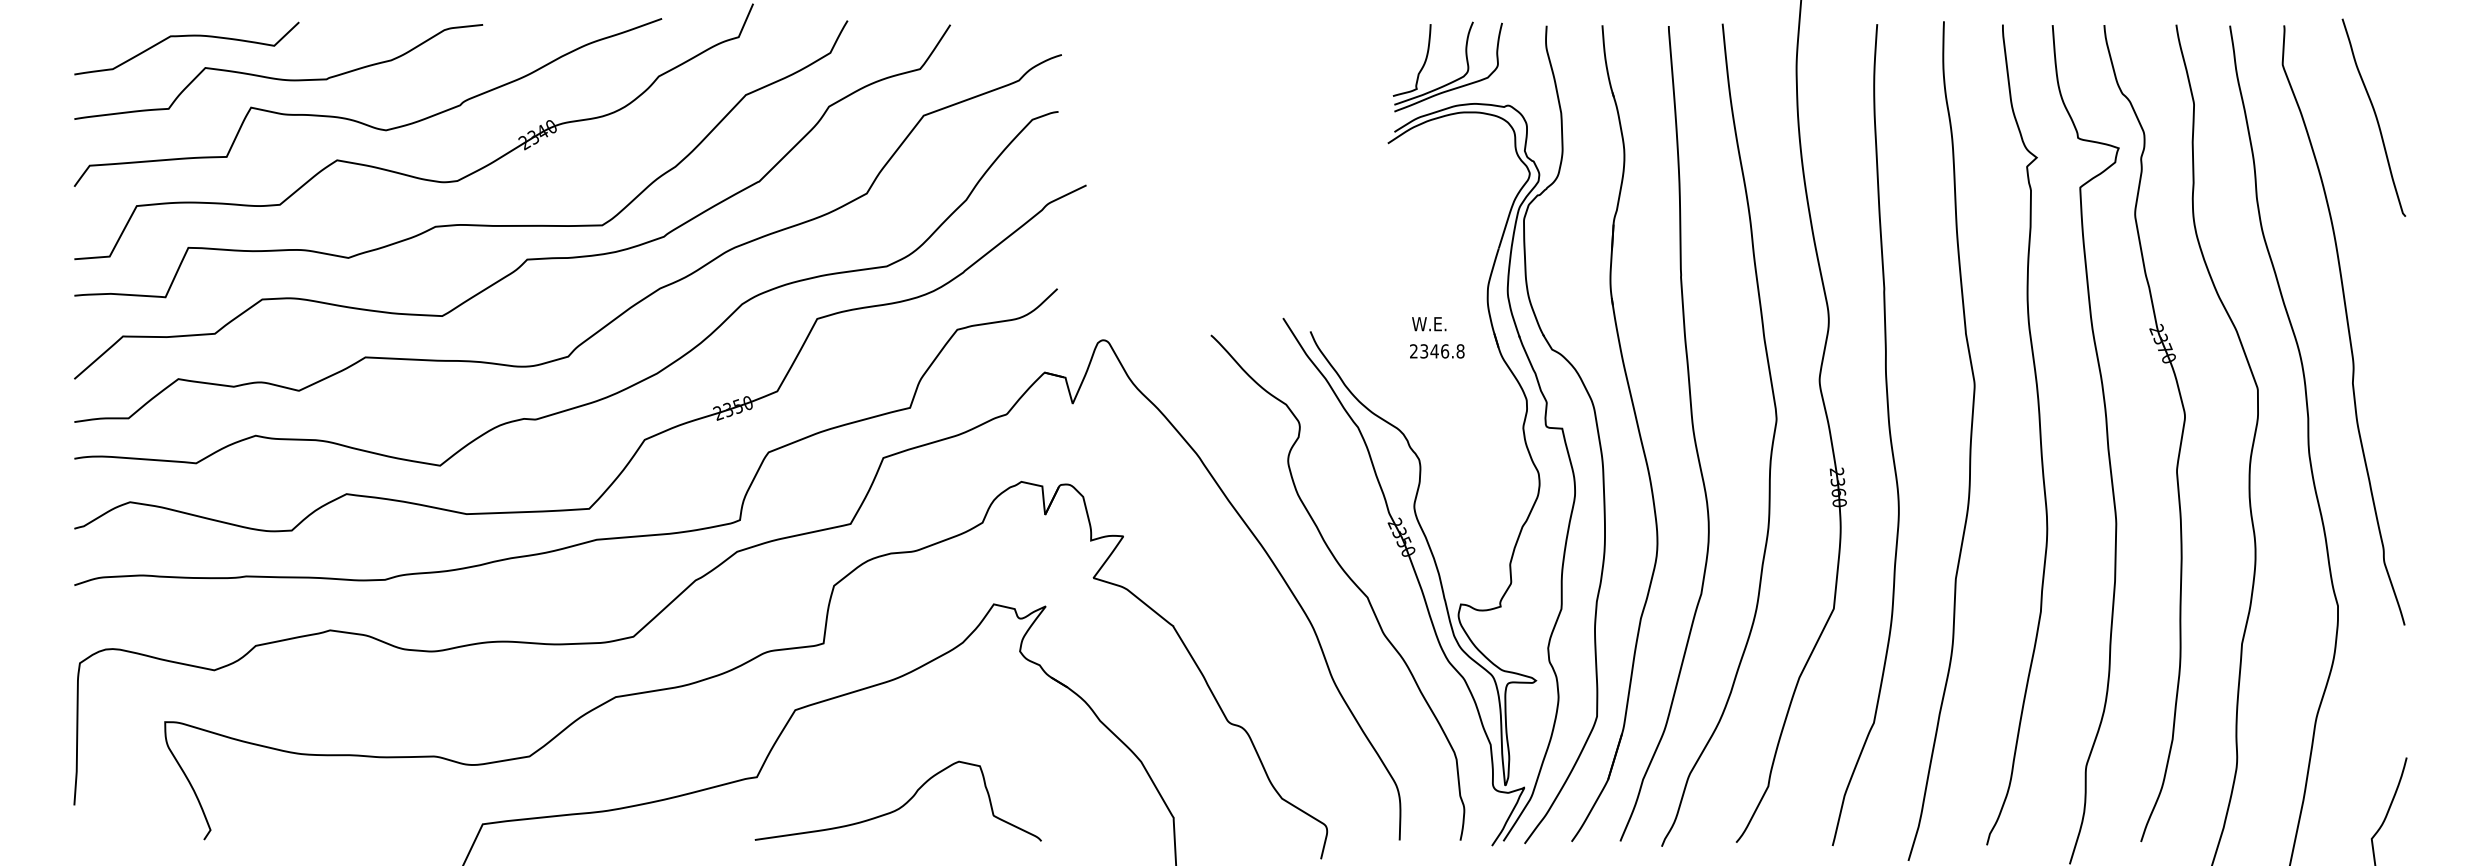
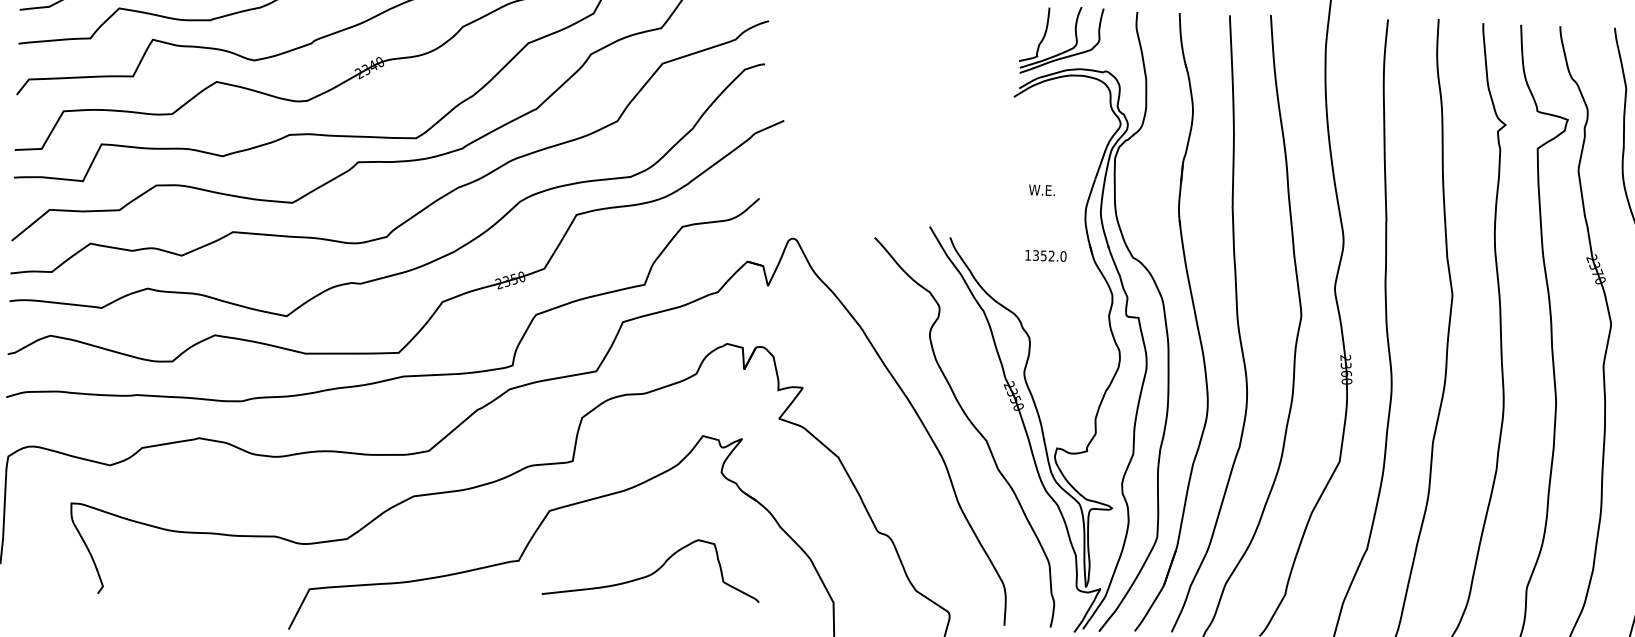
text: (1429, 324) -> (1042, 190), moved
text: (1437, 351) -> (1046, 256), 2346.8 -> 1352.0
curve: (901, 805) -> (653, 571), moved

